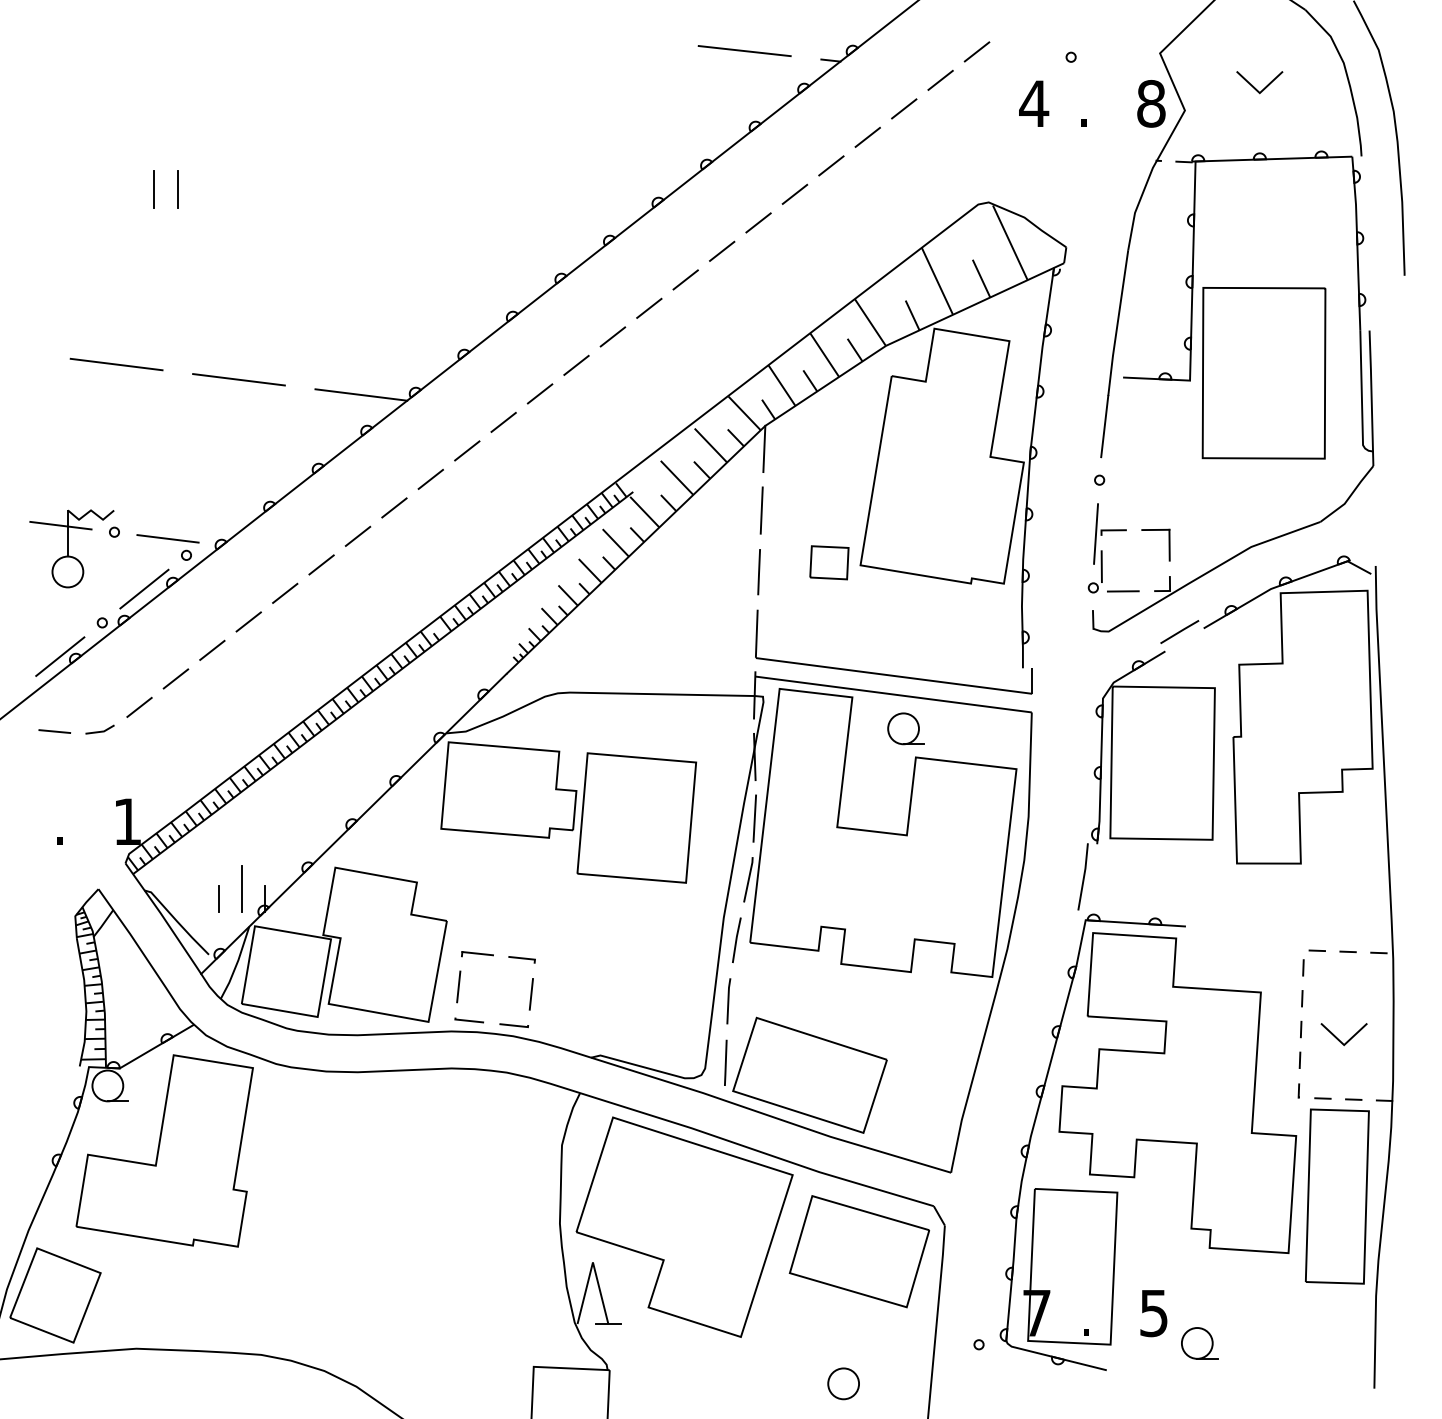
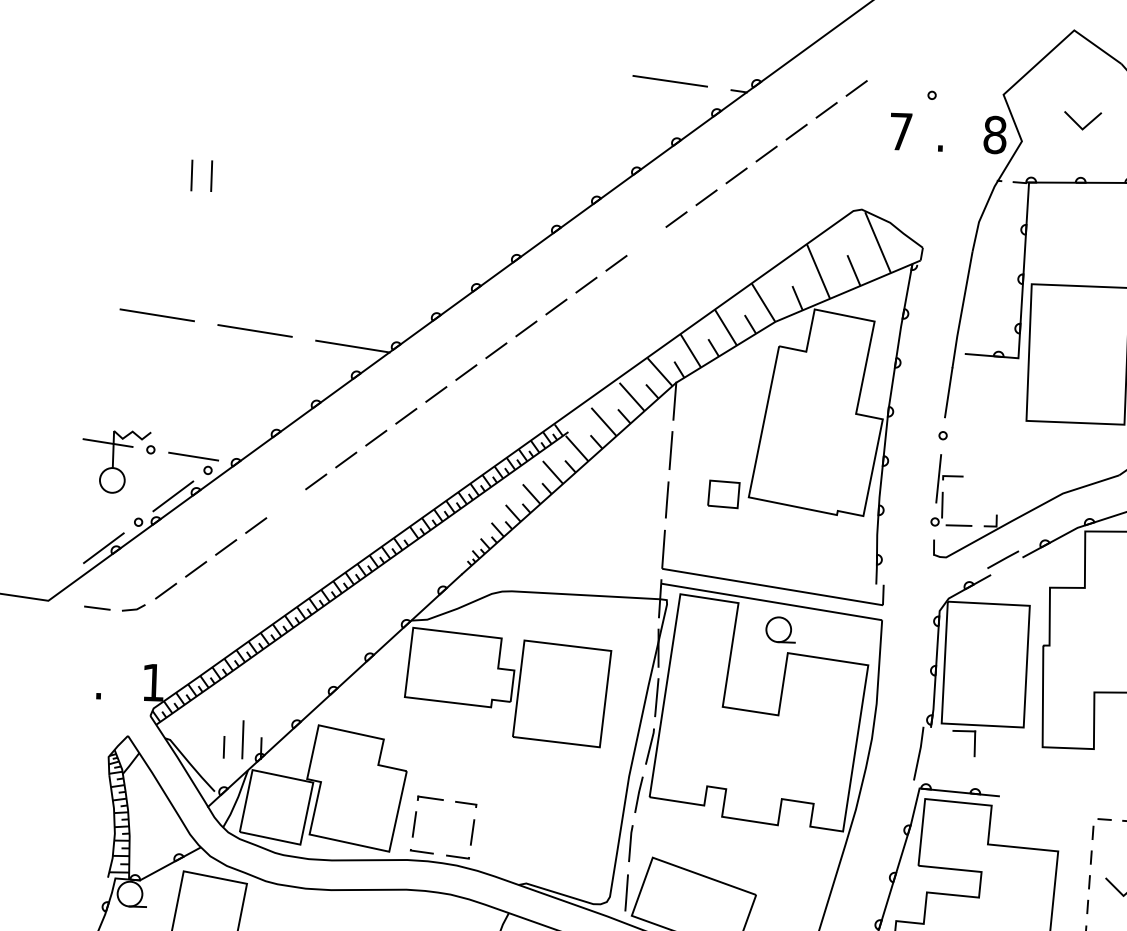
text: (1034, 103) -> (901, 131), 4 -> 7
line: (722, 250) -> (646, 240), removed
part: (1168, 544) -> (974, 743), moved
line: (285, 592) -> (286, 503), removed

